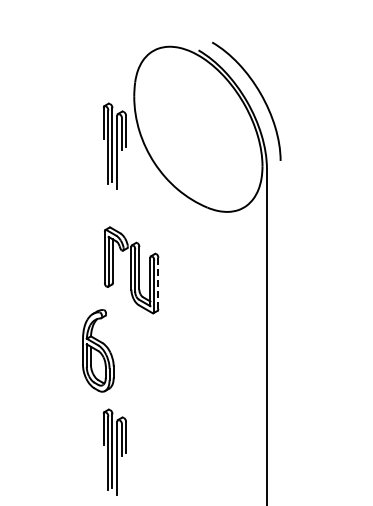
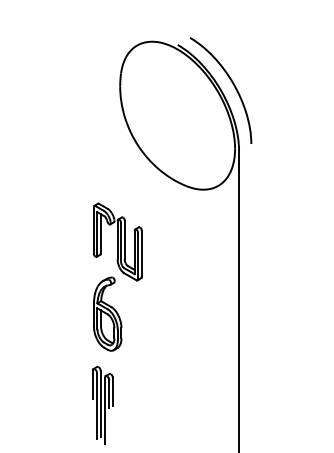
part: (114, 145) -> (102, 130), removed
line: (158, 282) -> (141, 252), dashed -> solid
part: (98, 350) -> (107, 313), moved

